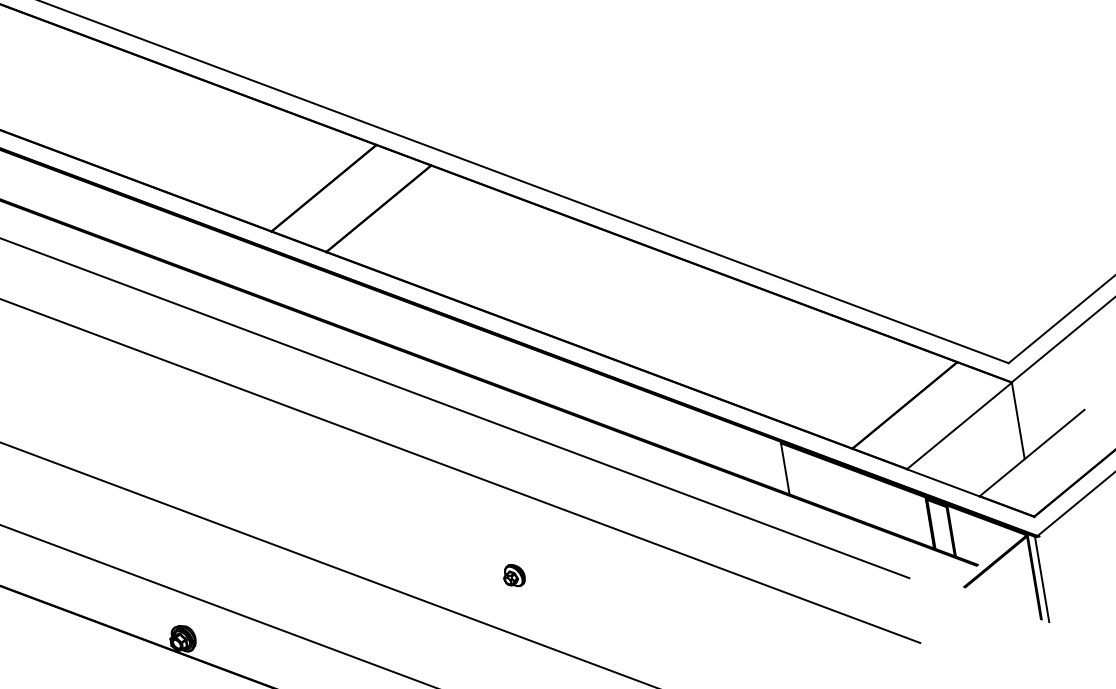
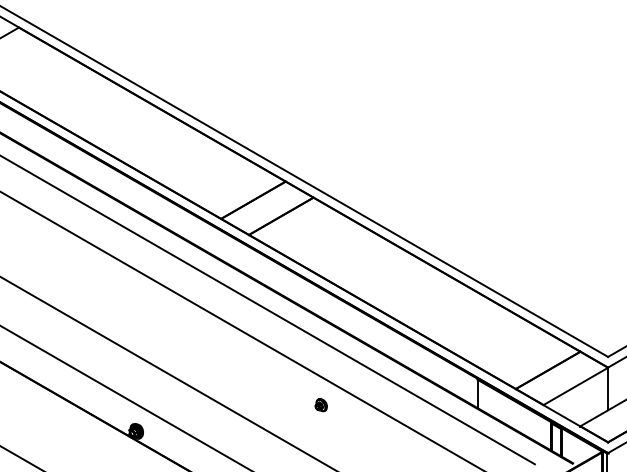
part: (512, 576) -> (320, 405), moved

